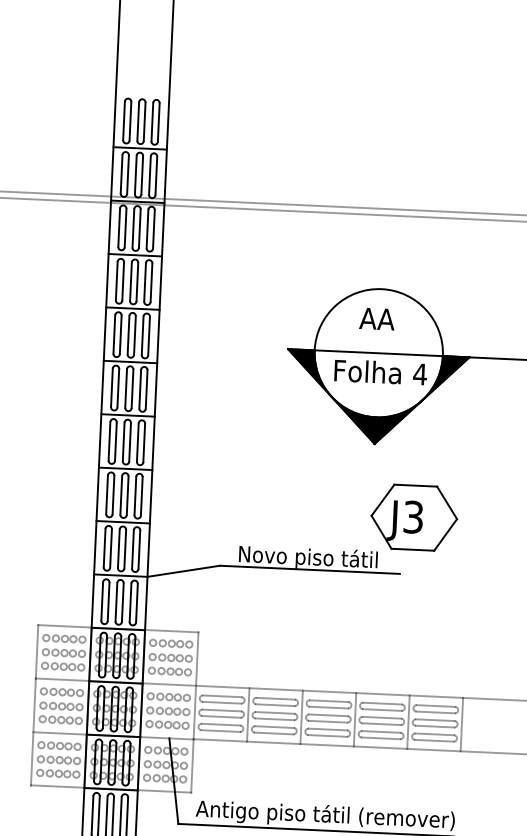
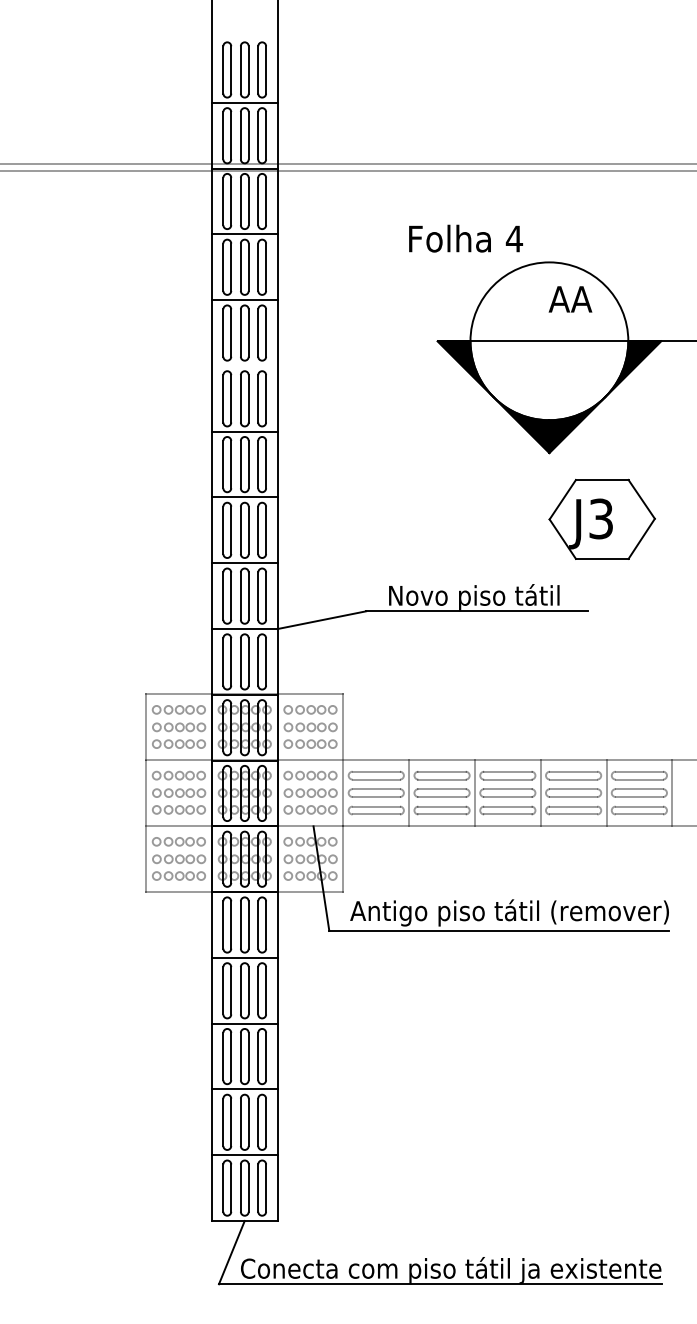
text: (377, 319) -> (570, 299), moved
line: (130, 361) -> (244, 365), removed
text: (380, 372) -> (465, 238), moved
part: (413, 516) -> (601, 518), moved

